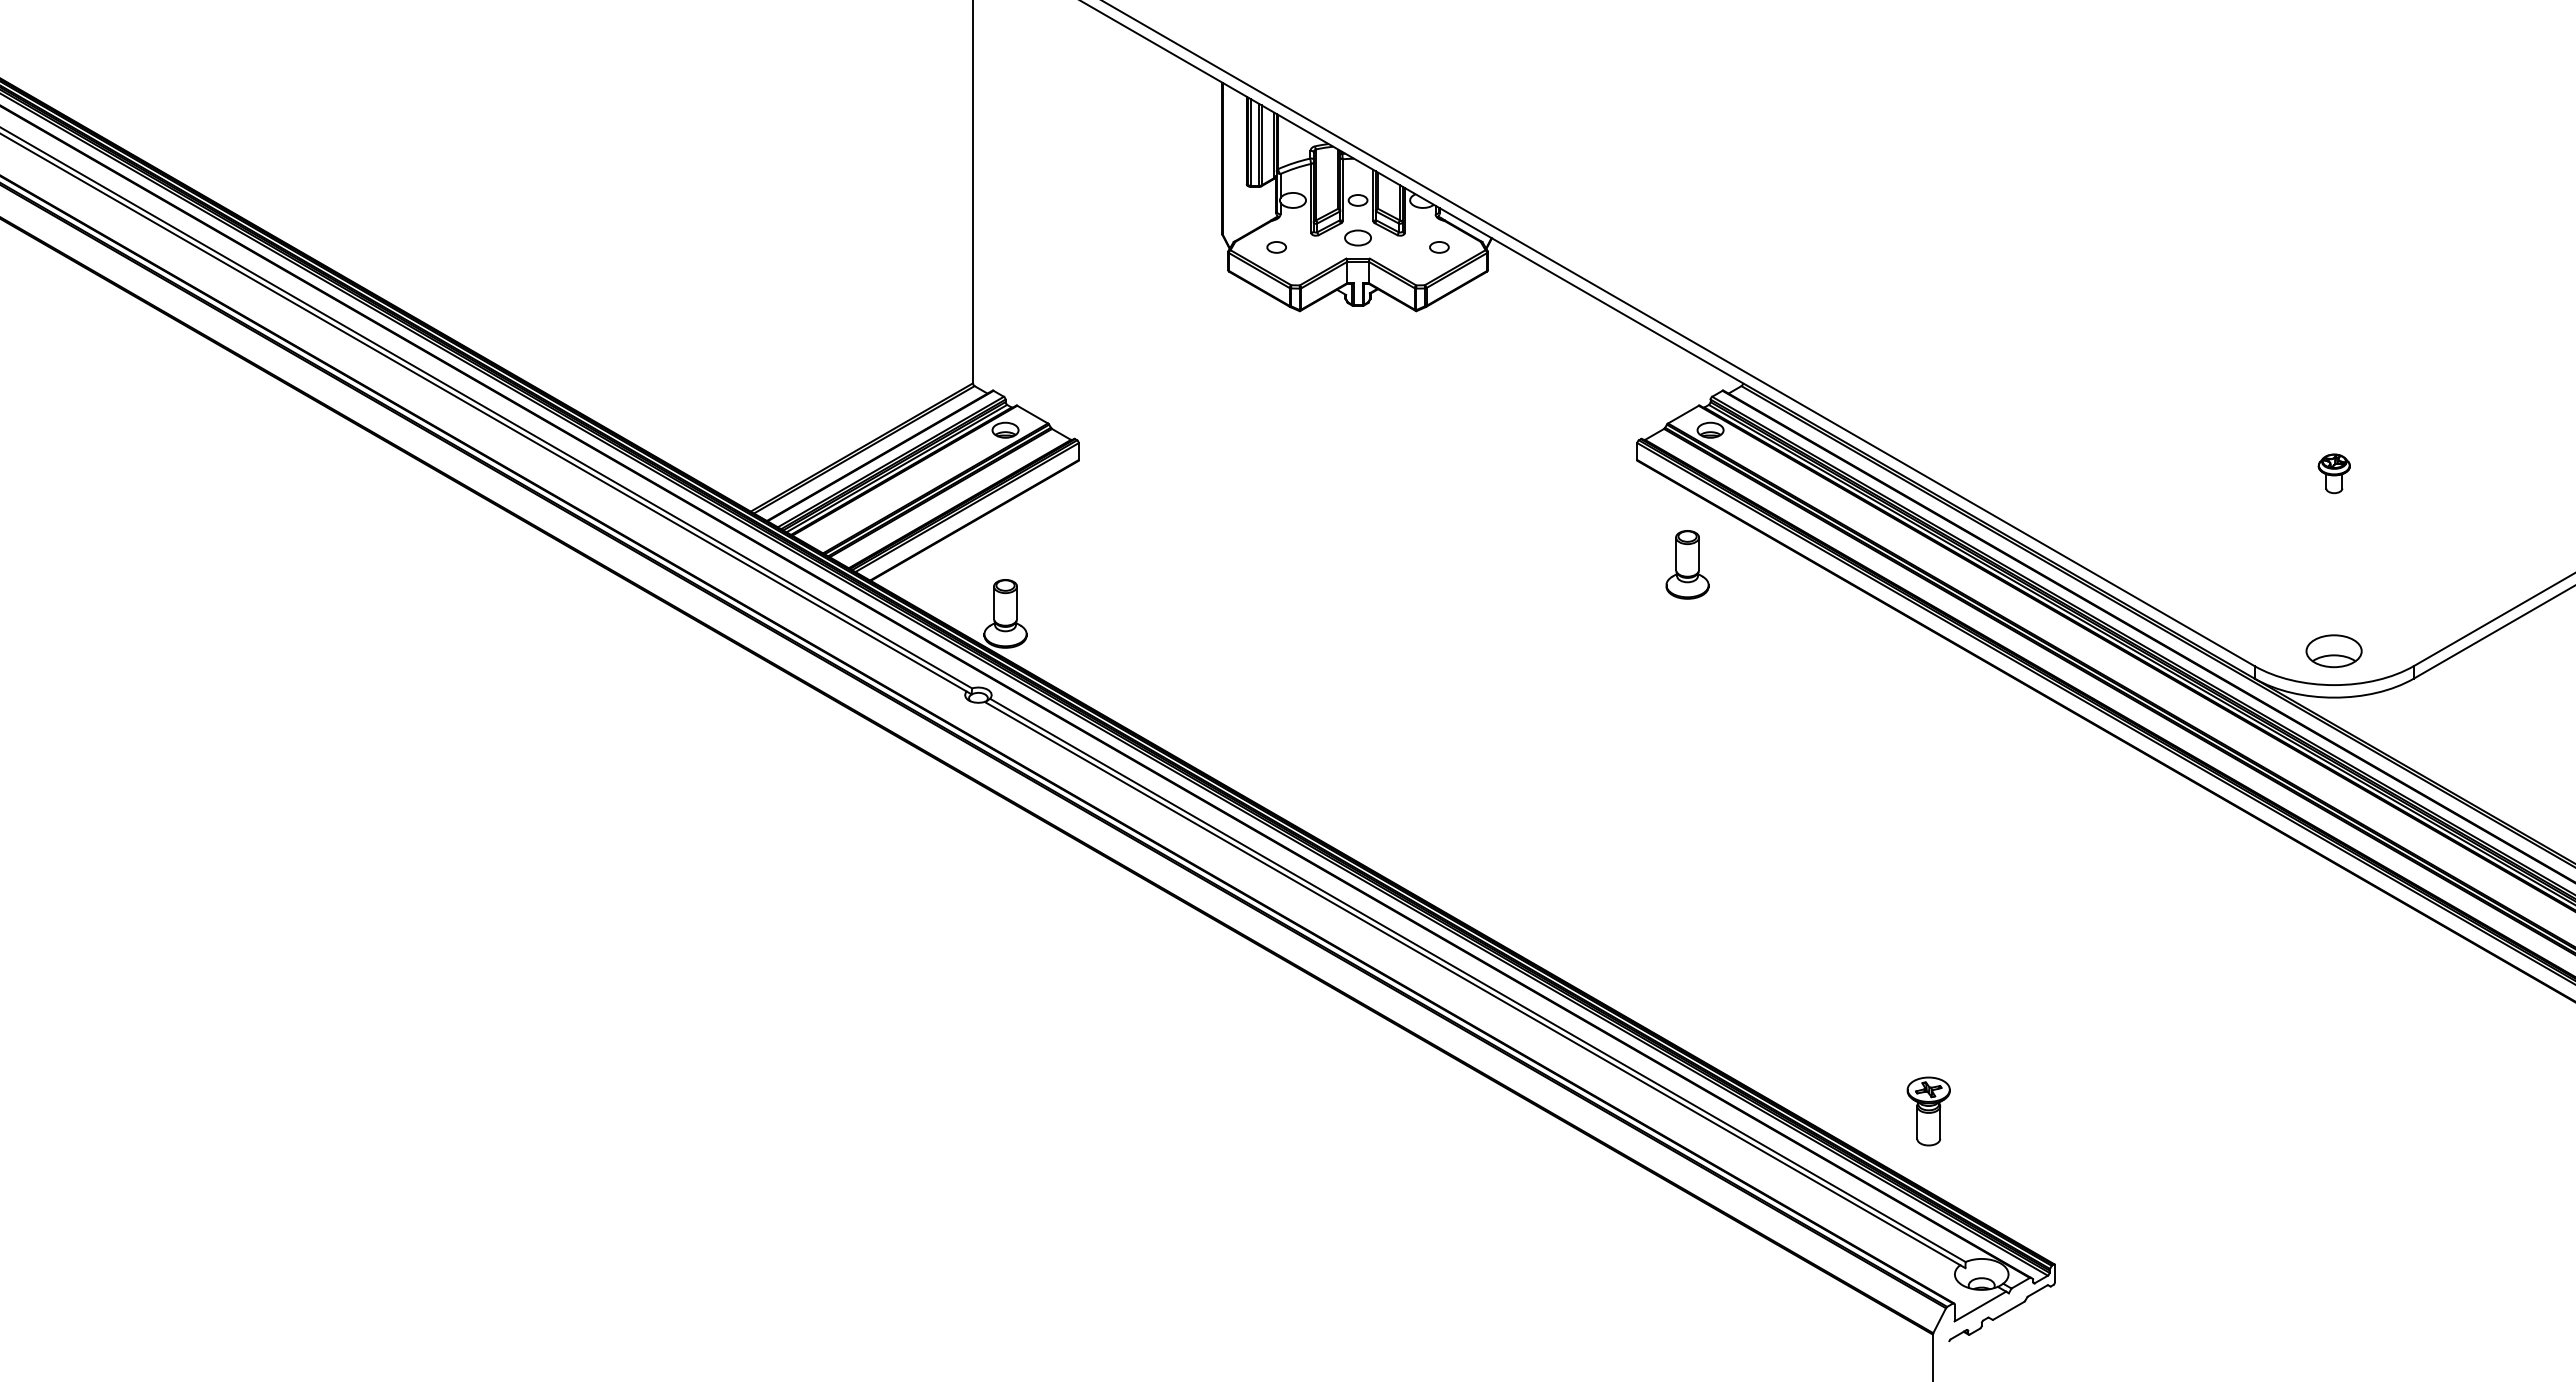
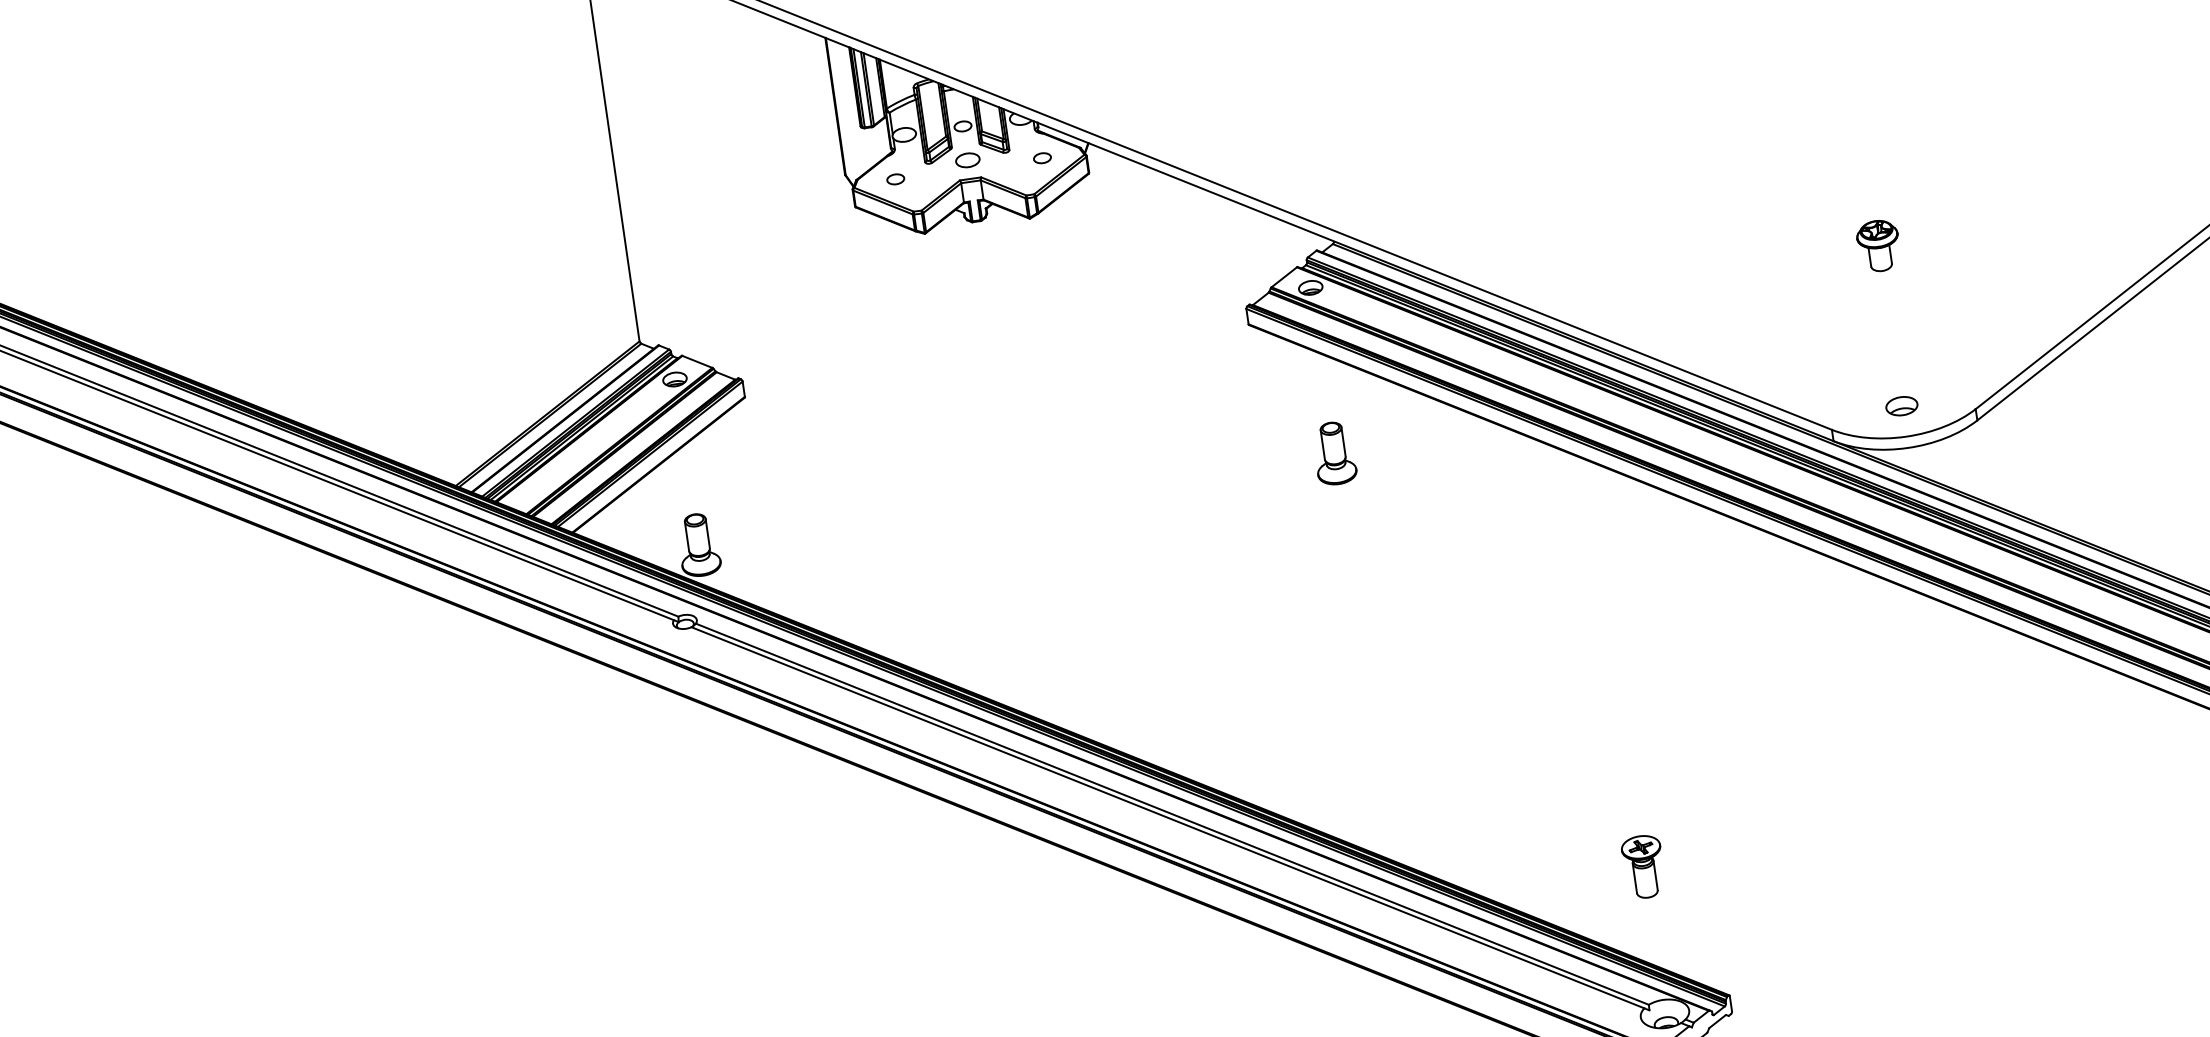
part: (2334, 473) -> (1879, 245), size x1.43
part: (1687, 564) -> (1334, 453), moved
part: (2334, 651) -> (1902, 406), size x0.62
part: (1928, 1111) -> (1643, 867), moved

